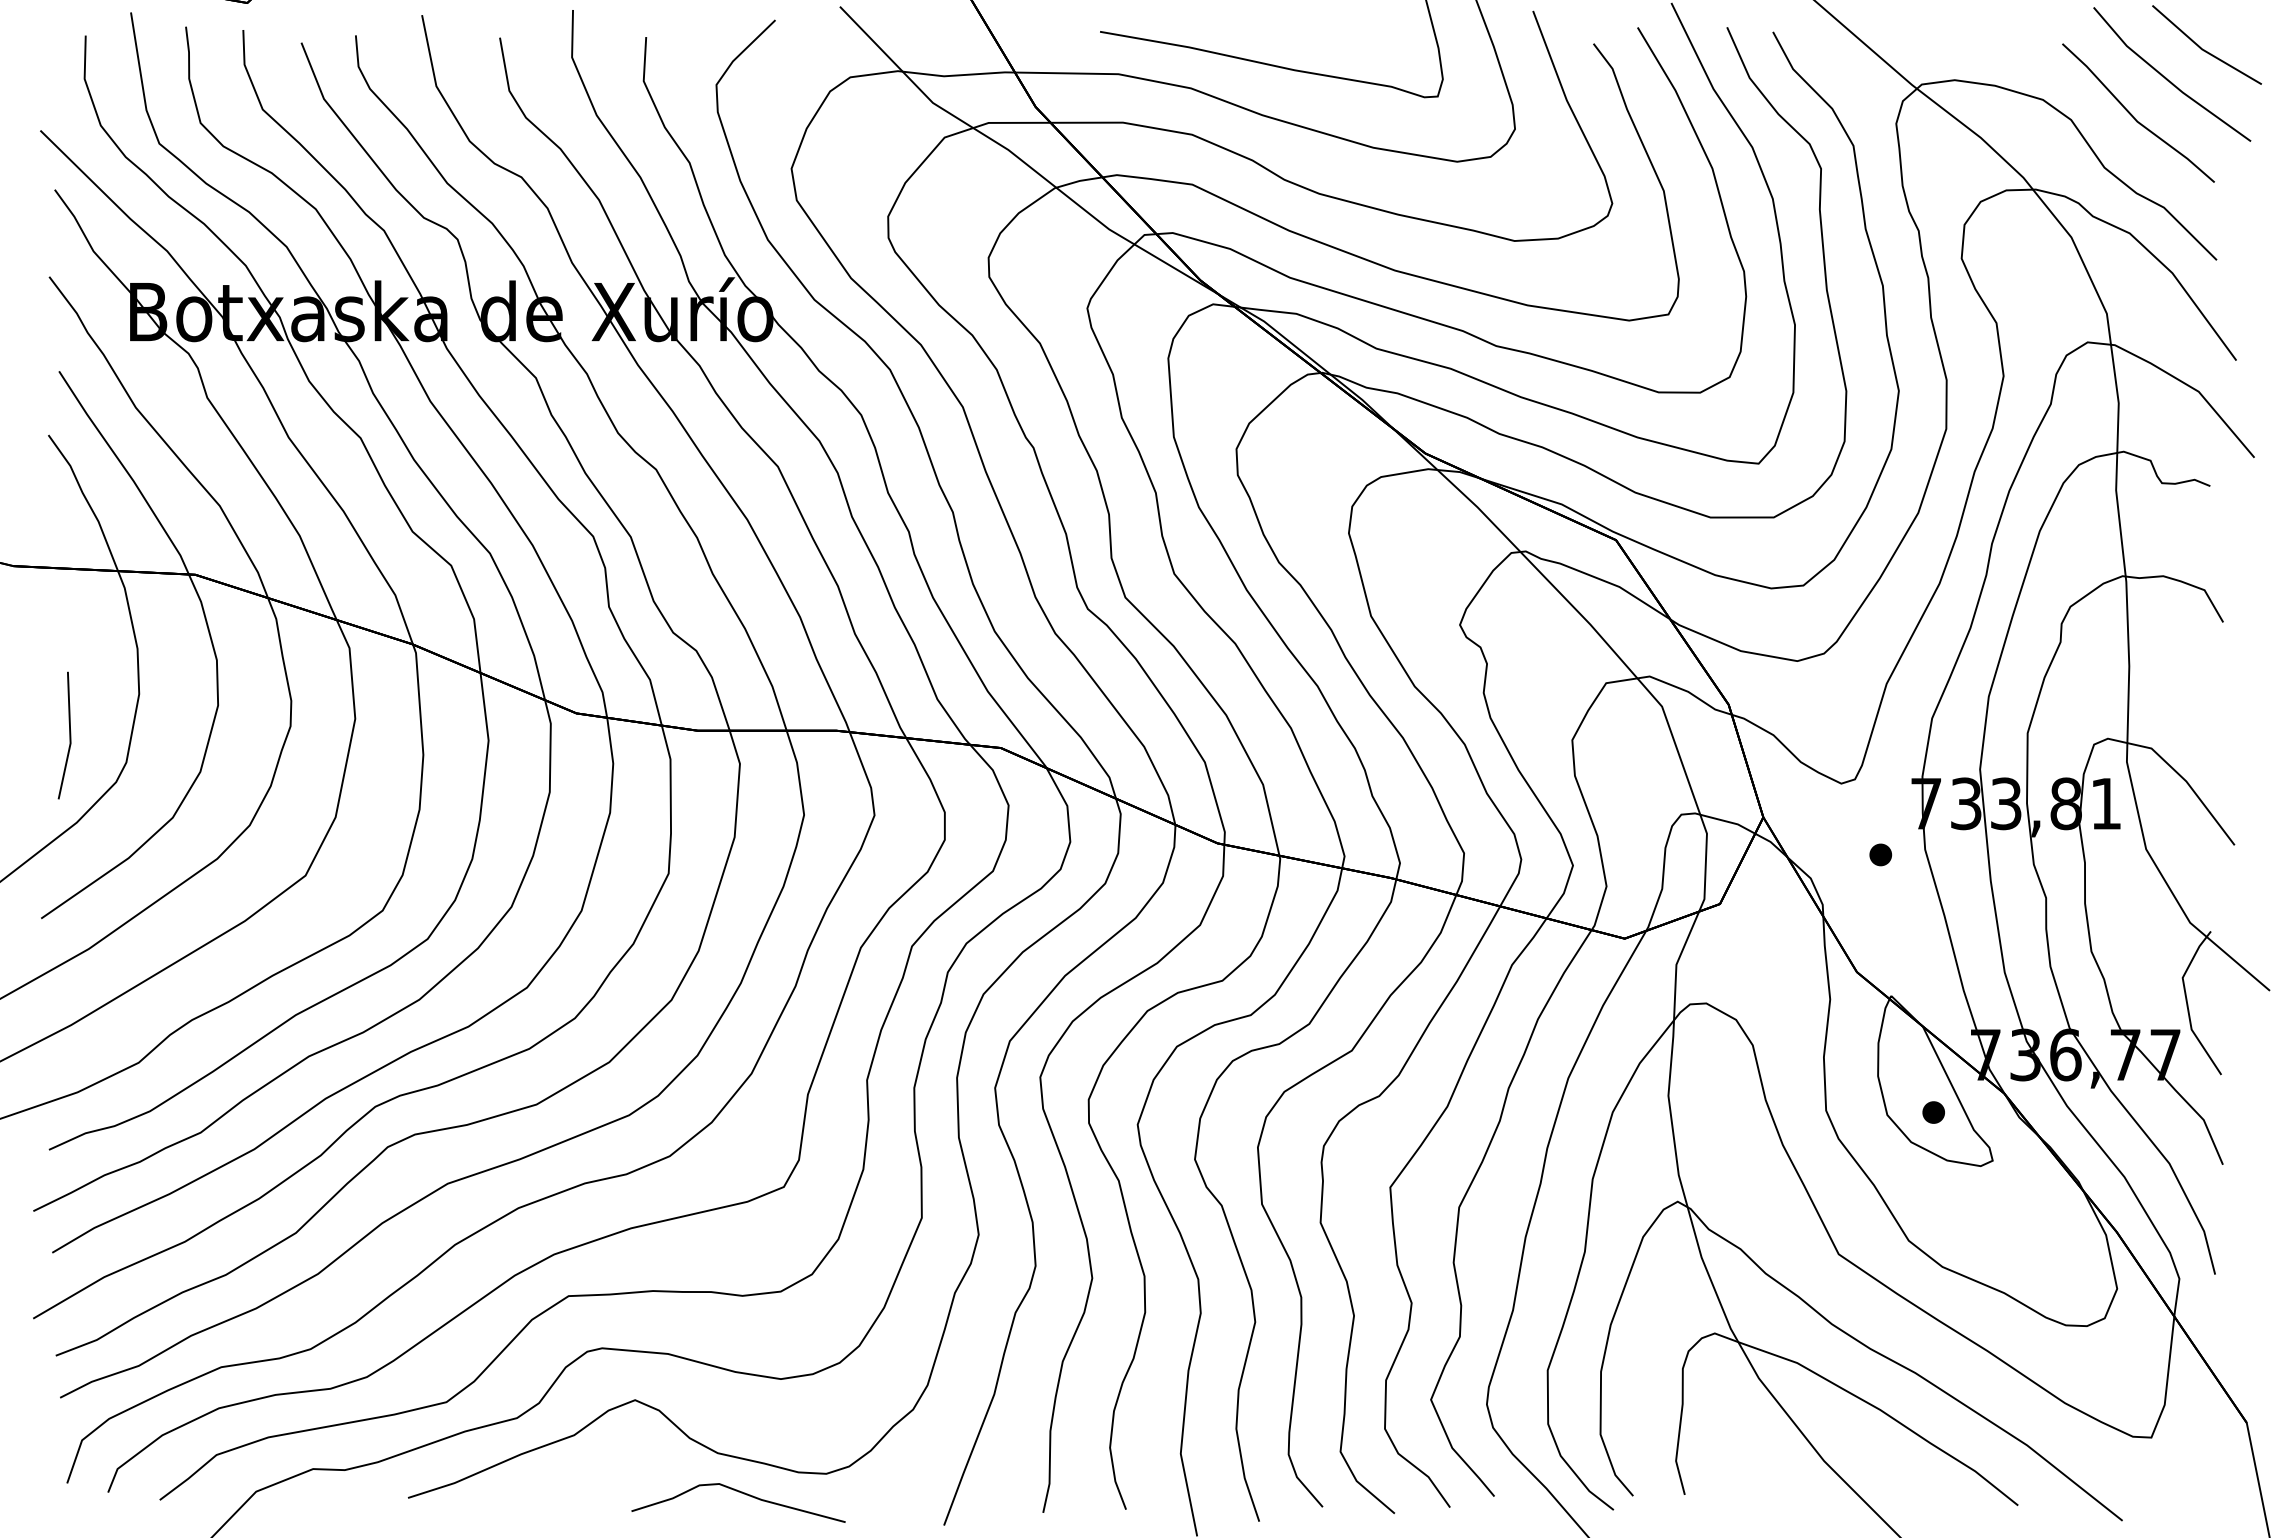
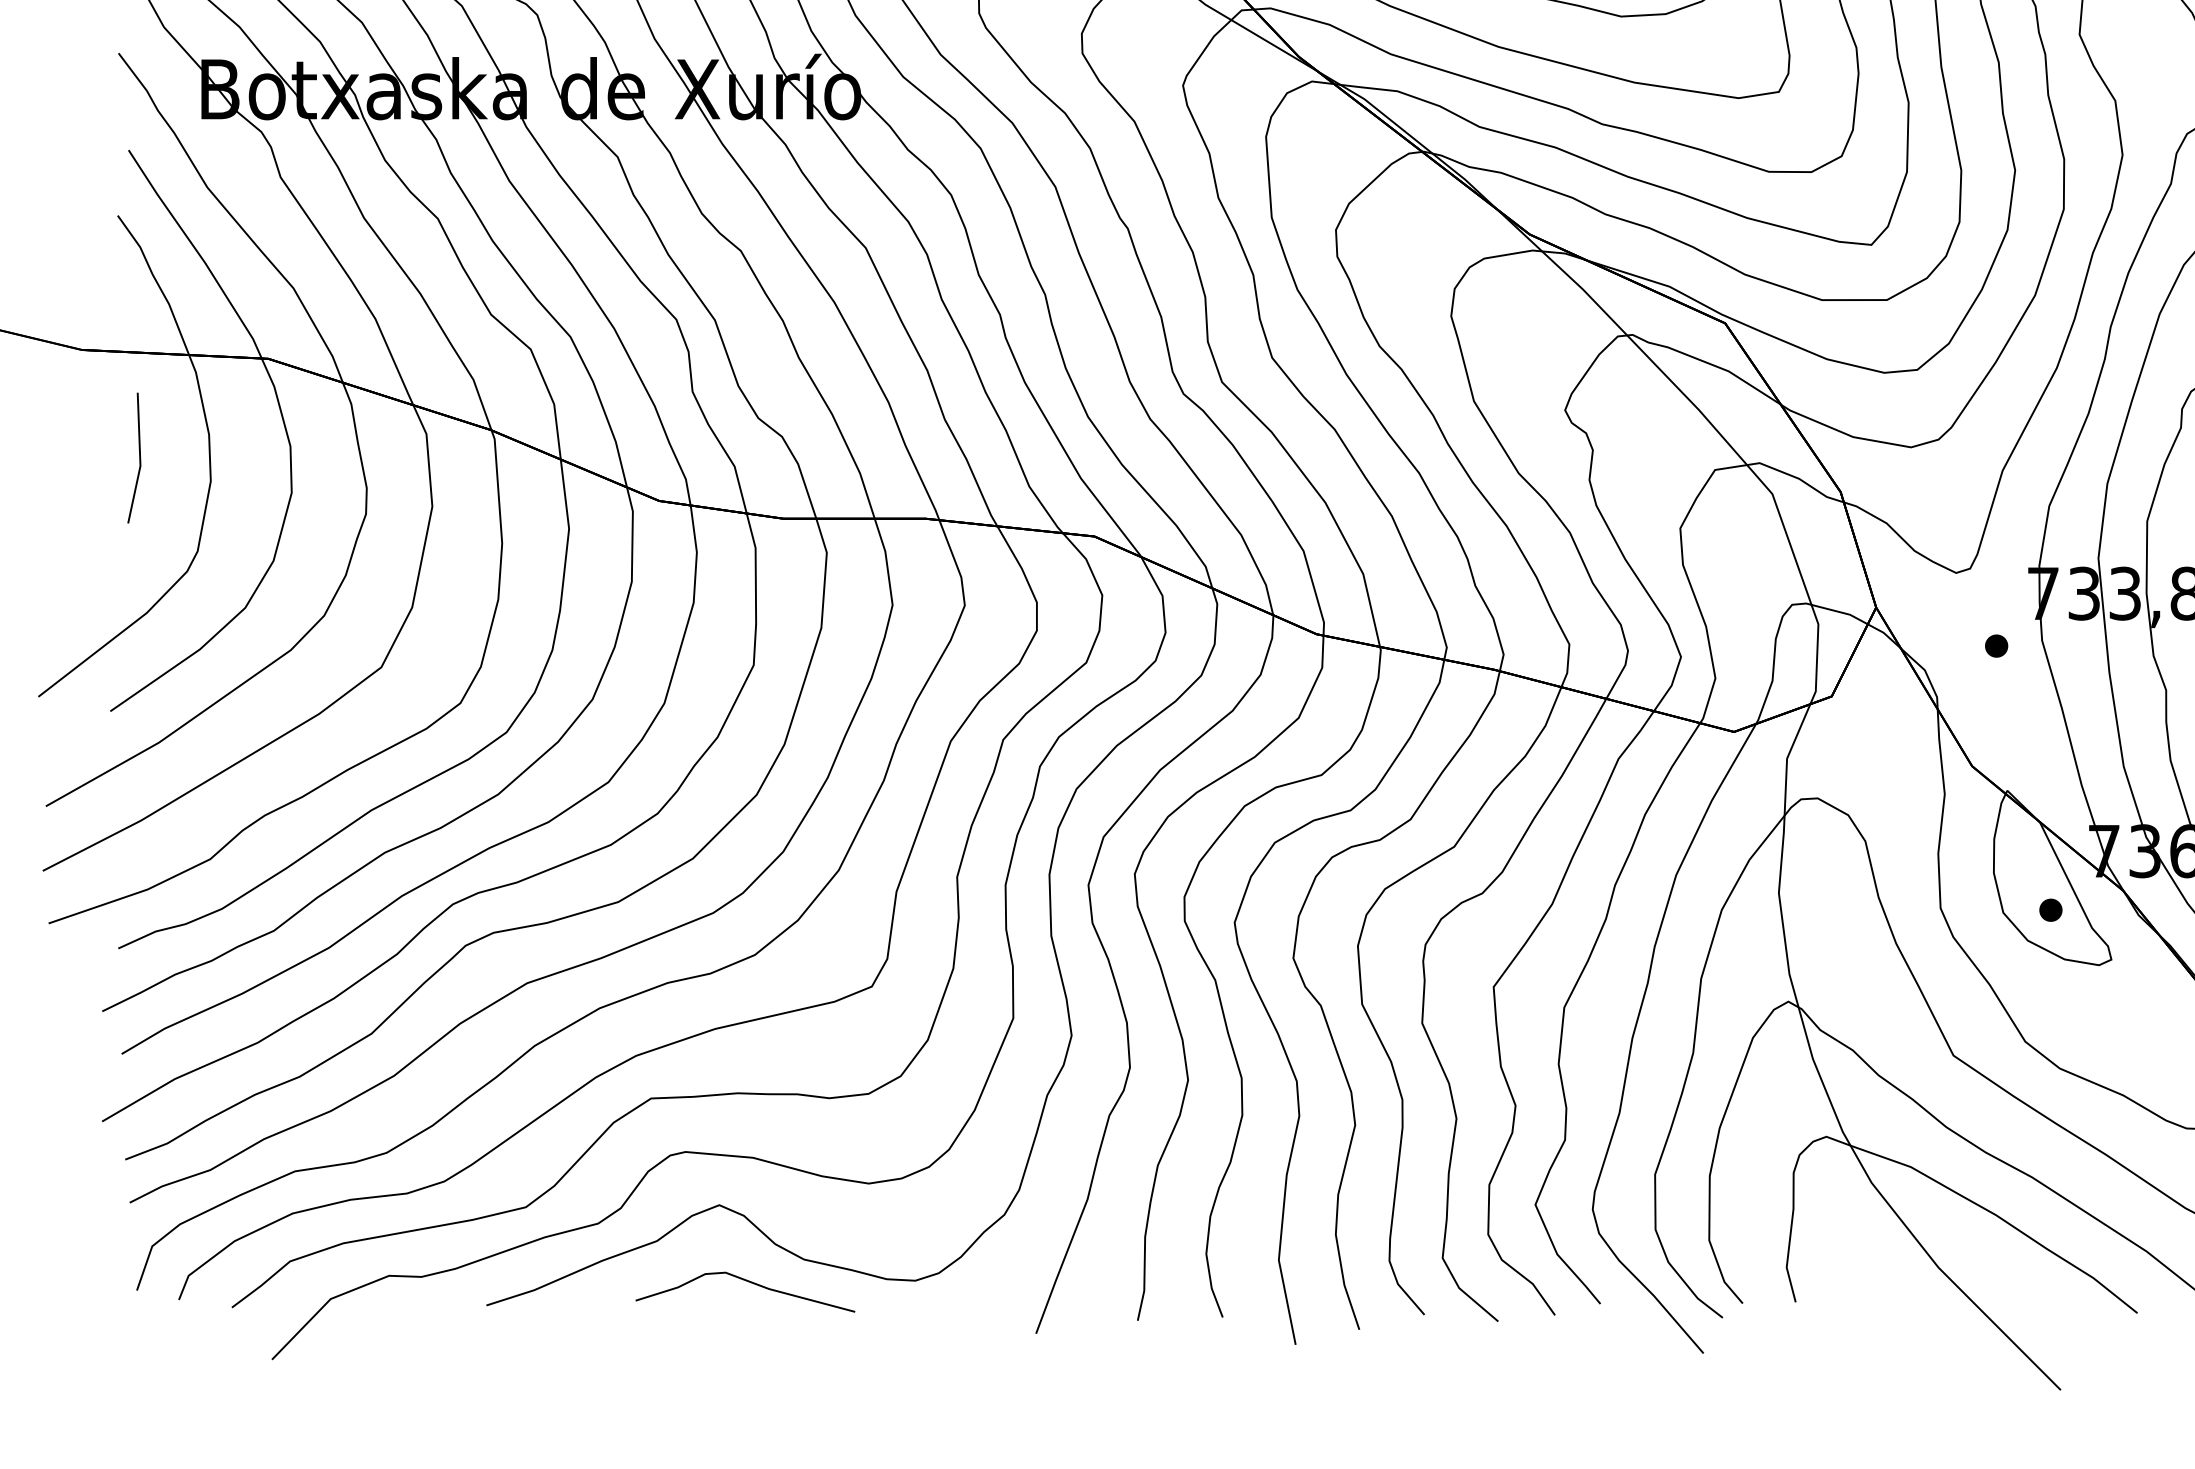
line: (69, 735) -> (139, 458), moved
curve: (743, 1494) -> (750, 1283), moved

